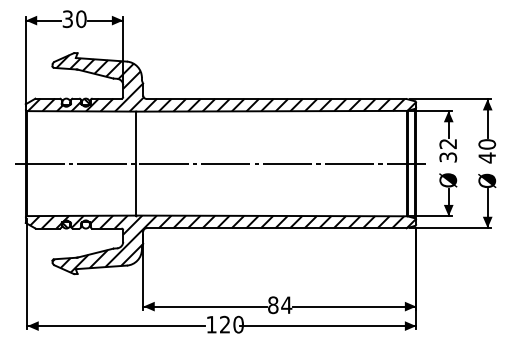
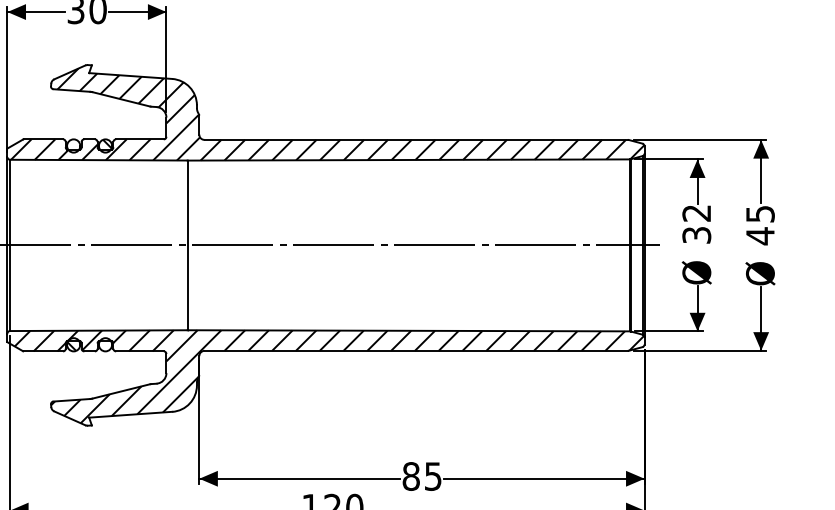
text: (487, 144) -> (760, 214), 40 -> 45
text: (286, 305) -> (432, 476), 84 -> 85

